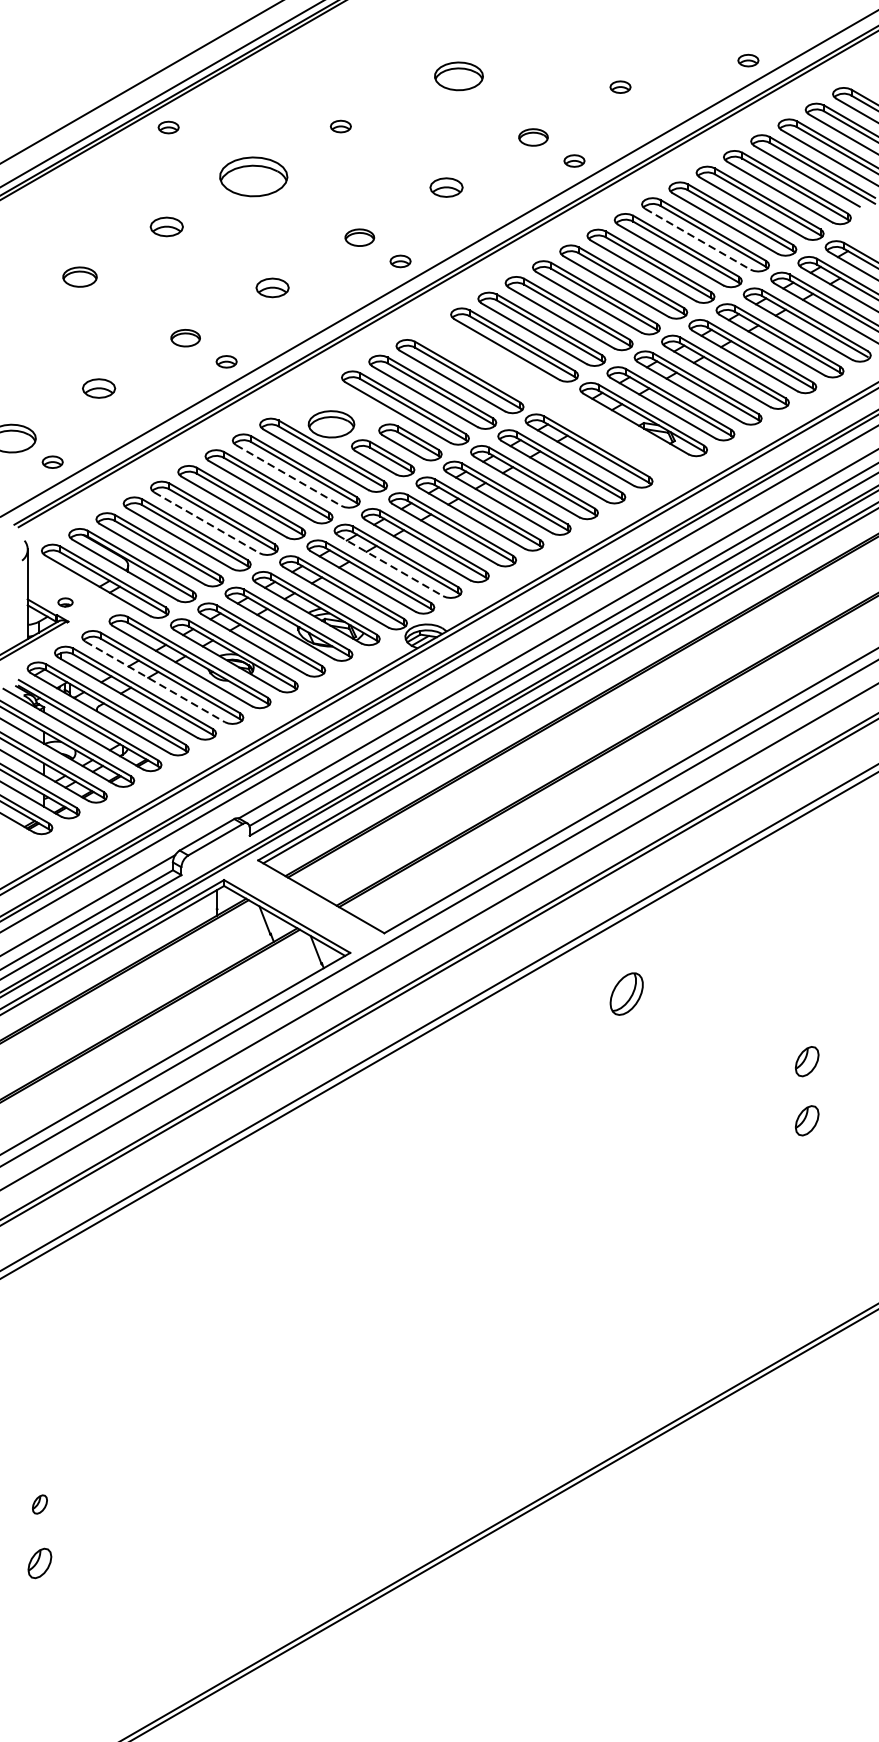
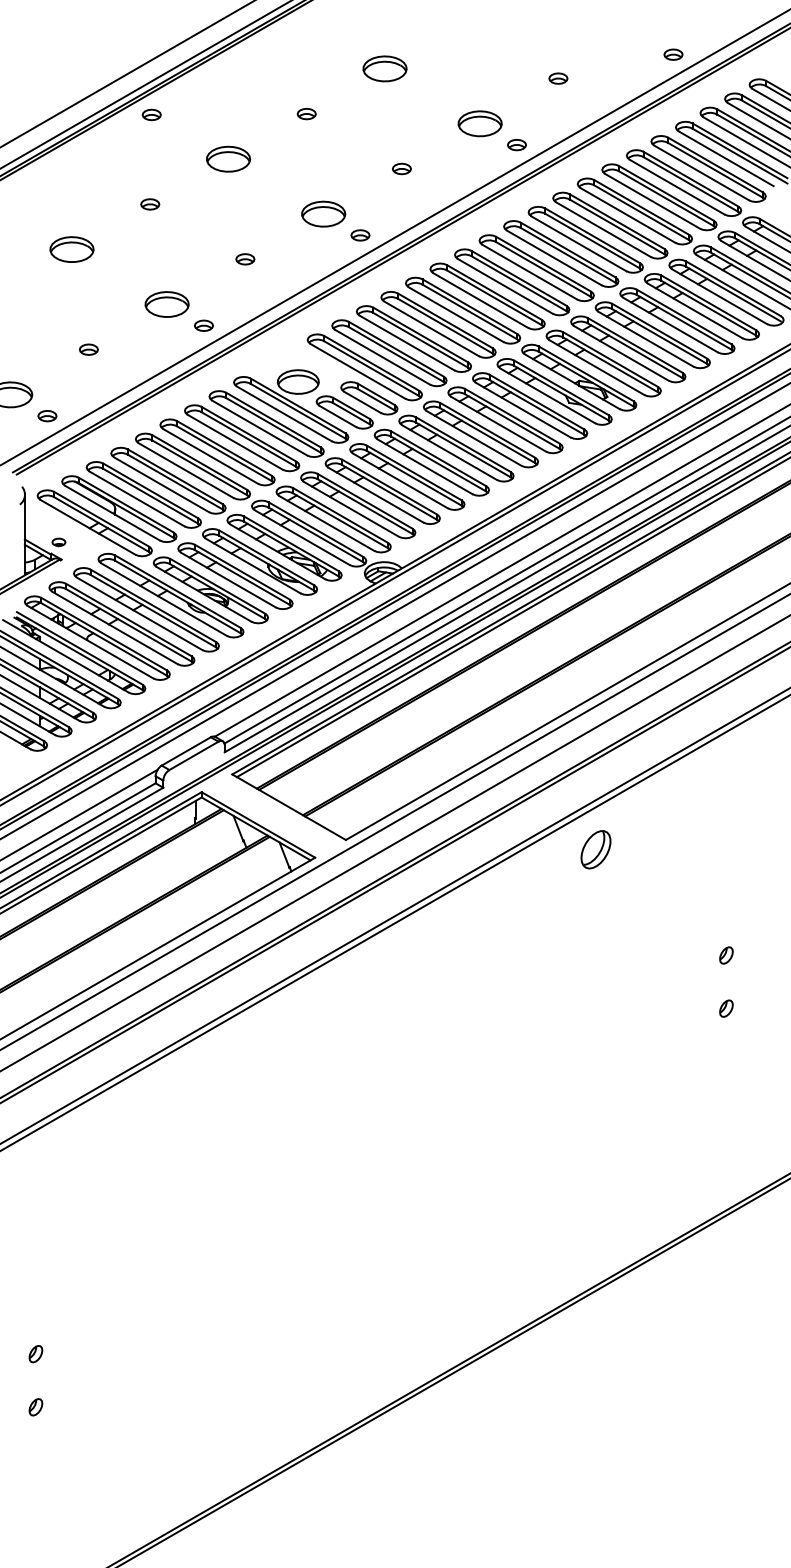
part: (458, 75) -> (384, 68), moved
part: (532, 137) -> (479, 123), size x1.67
part: (253, 175) -> (228, 158), size x0.71
part: (446, 187) -> (401, 168), size x0.62
part: (167, 227) -> (150, 204), size x0.62
part: (359, 237) -> (323, 213), size x1.67
line: (698, 239) -> (628, 215), dashed -> solid
part: (79, 277) -> (71, 249), size x1.43
part: (272, 288) -> (245, 259), size x0.62
part: (185, 338) -> (166, 304), size x1.67
part: (98, 388) -> (88, 349), size x0.62
part: (551, 398) -> (496, 358), added
line: (288, 475) -> (259, 428), dashed -> solid
line: (207, 522) -> (186, 470), dashed -> solid
line: (390, 565) -> (351, 509), dashed -> solid
line: (156, 682) -> (140, 614), dashed -> solid
part: (626, 993) -> (595, 849), moved
part: (807, 1061) -> (726, 955), size x0.62
part: (807, 1120) -> (726, 1008), size x0.62
part: (39, 1563) -> (35, 1407), size x0.62

